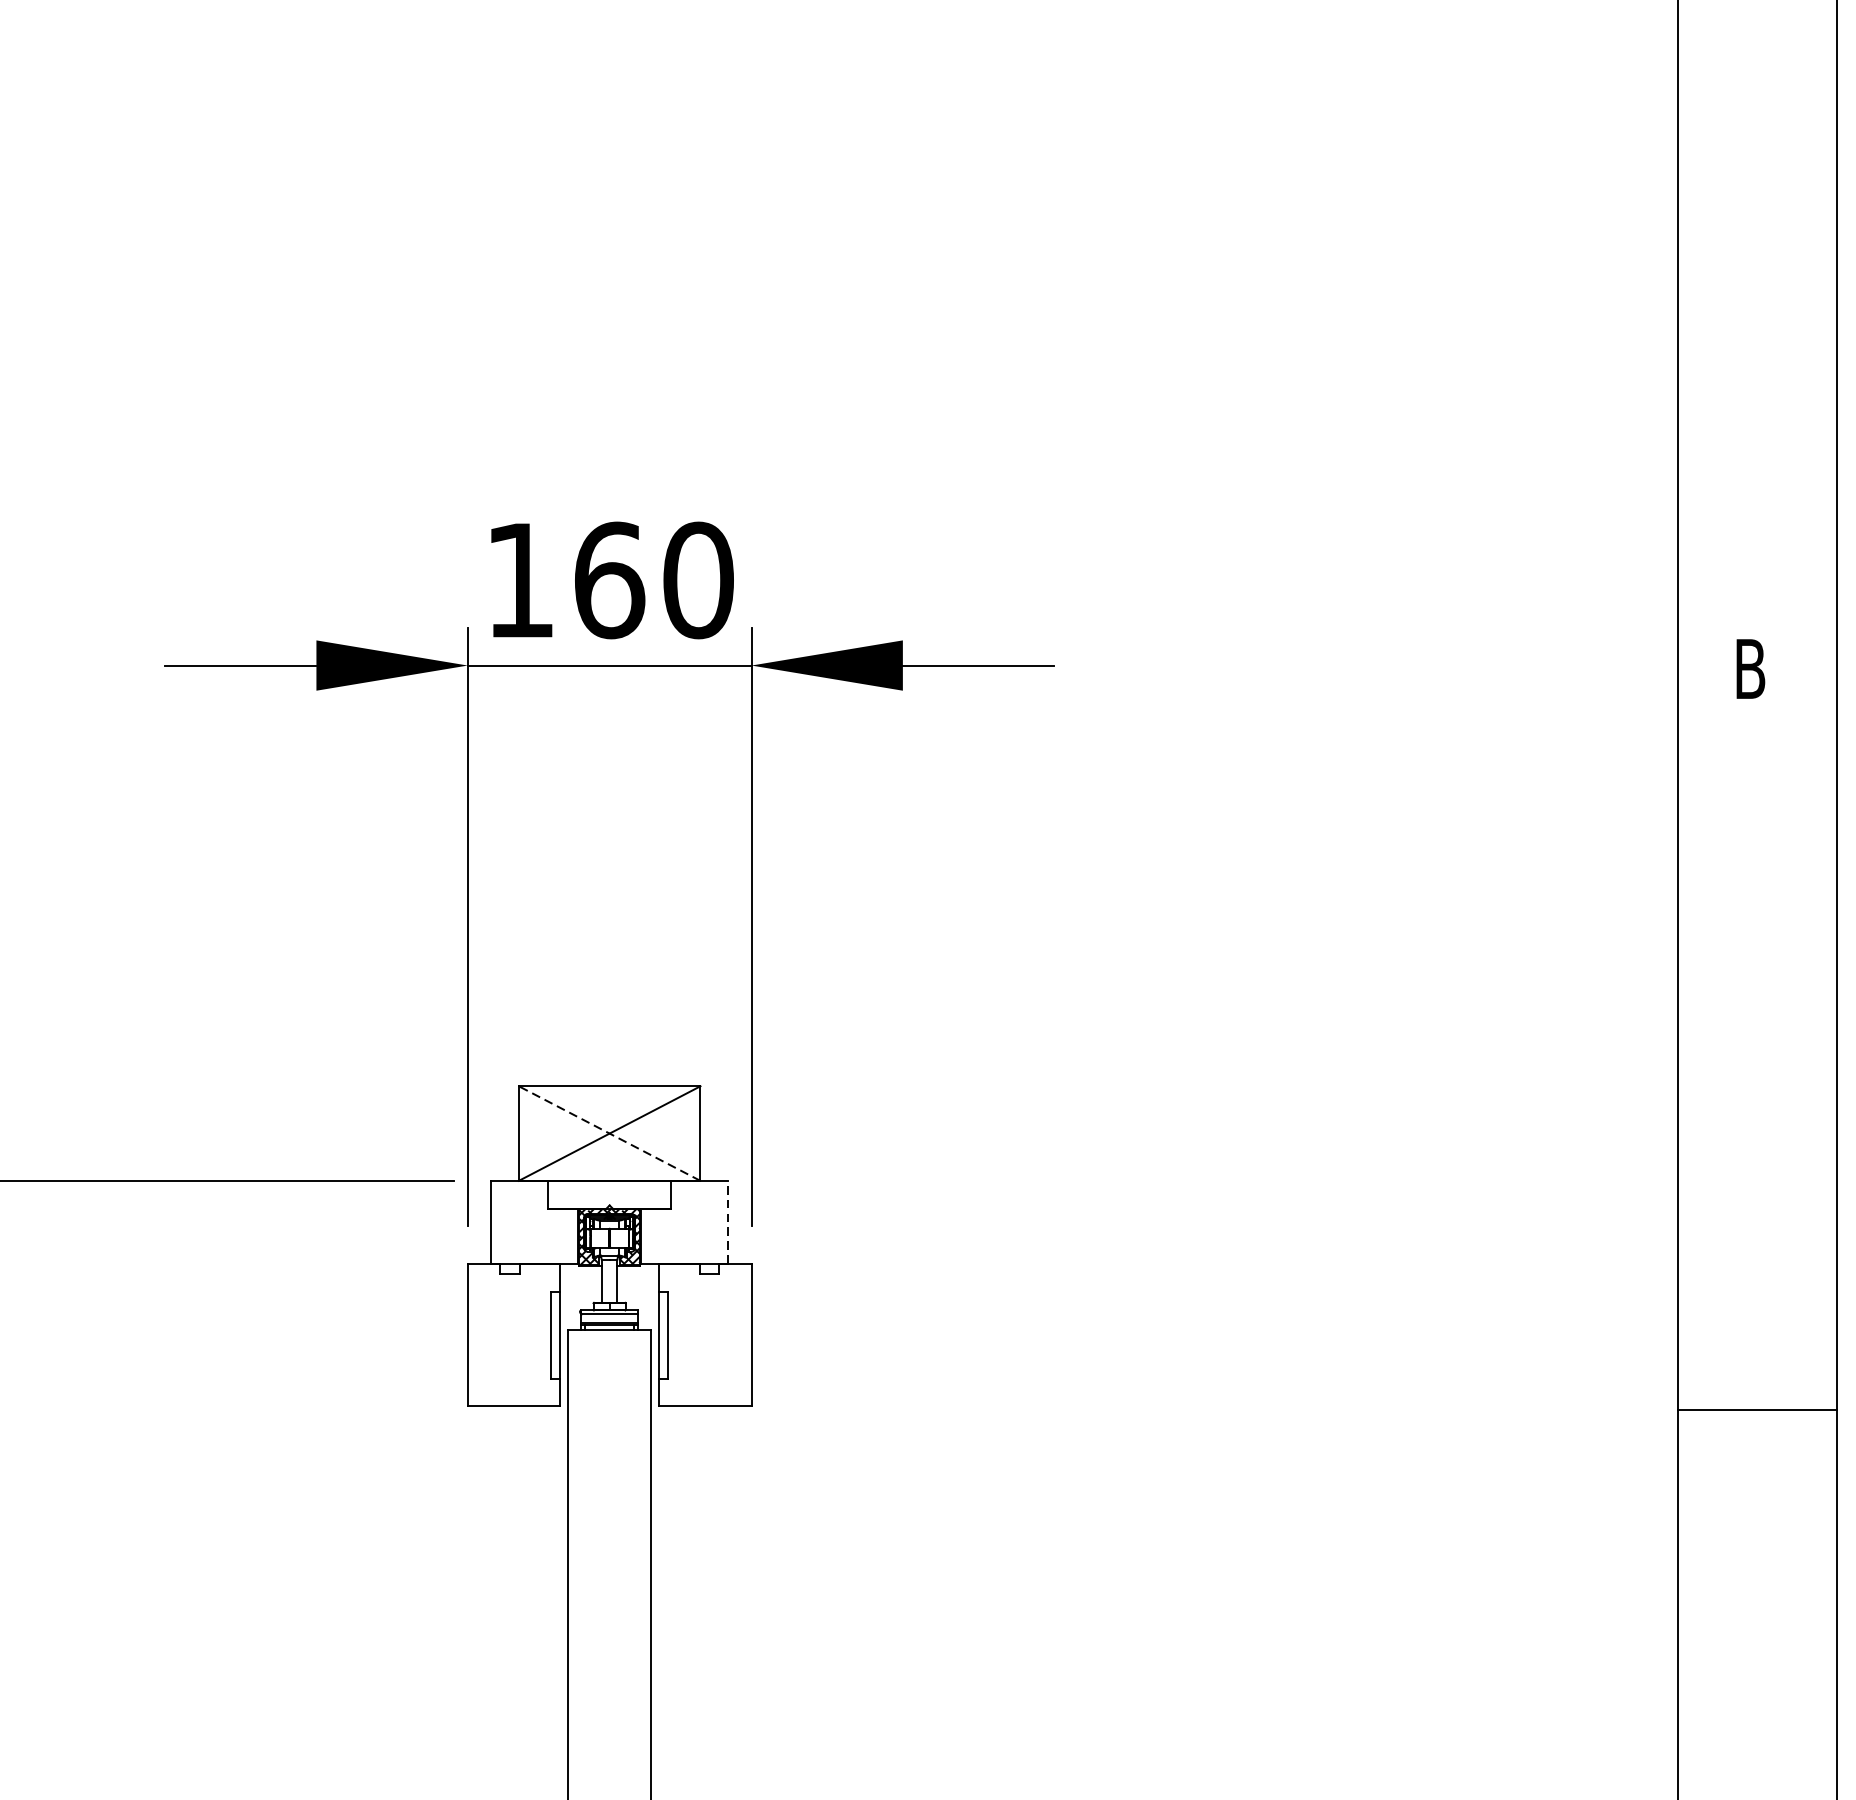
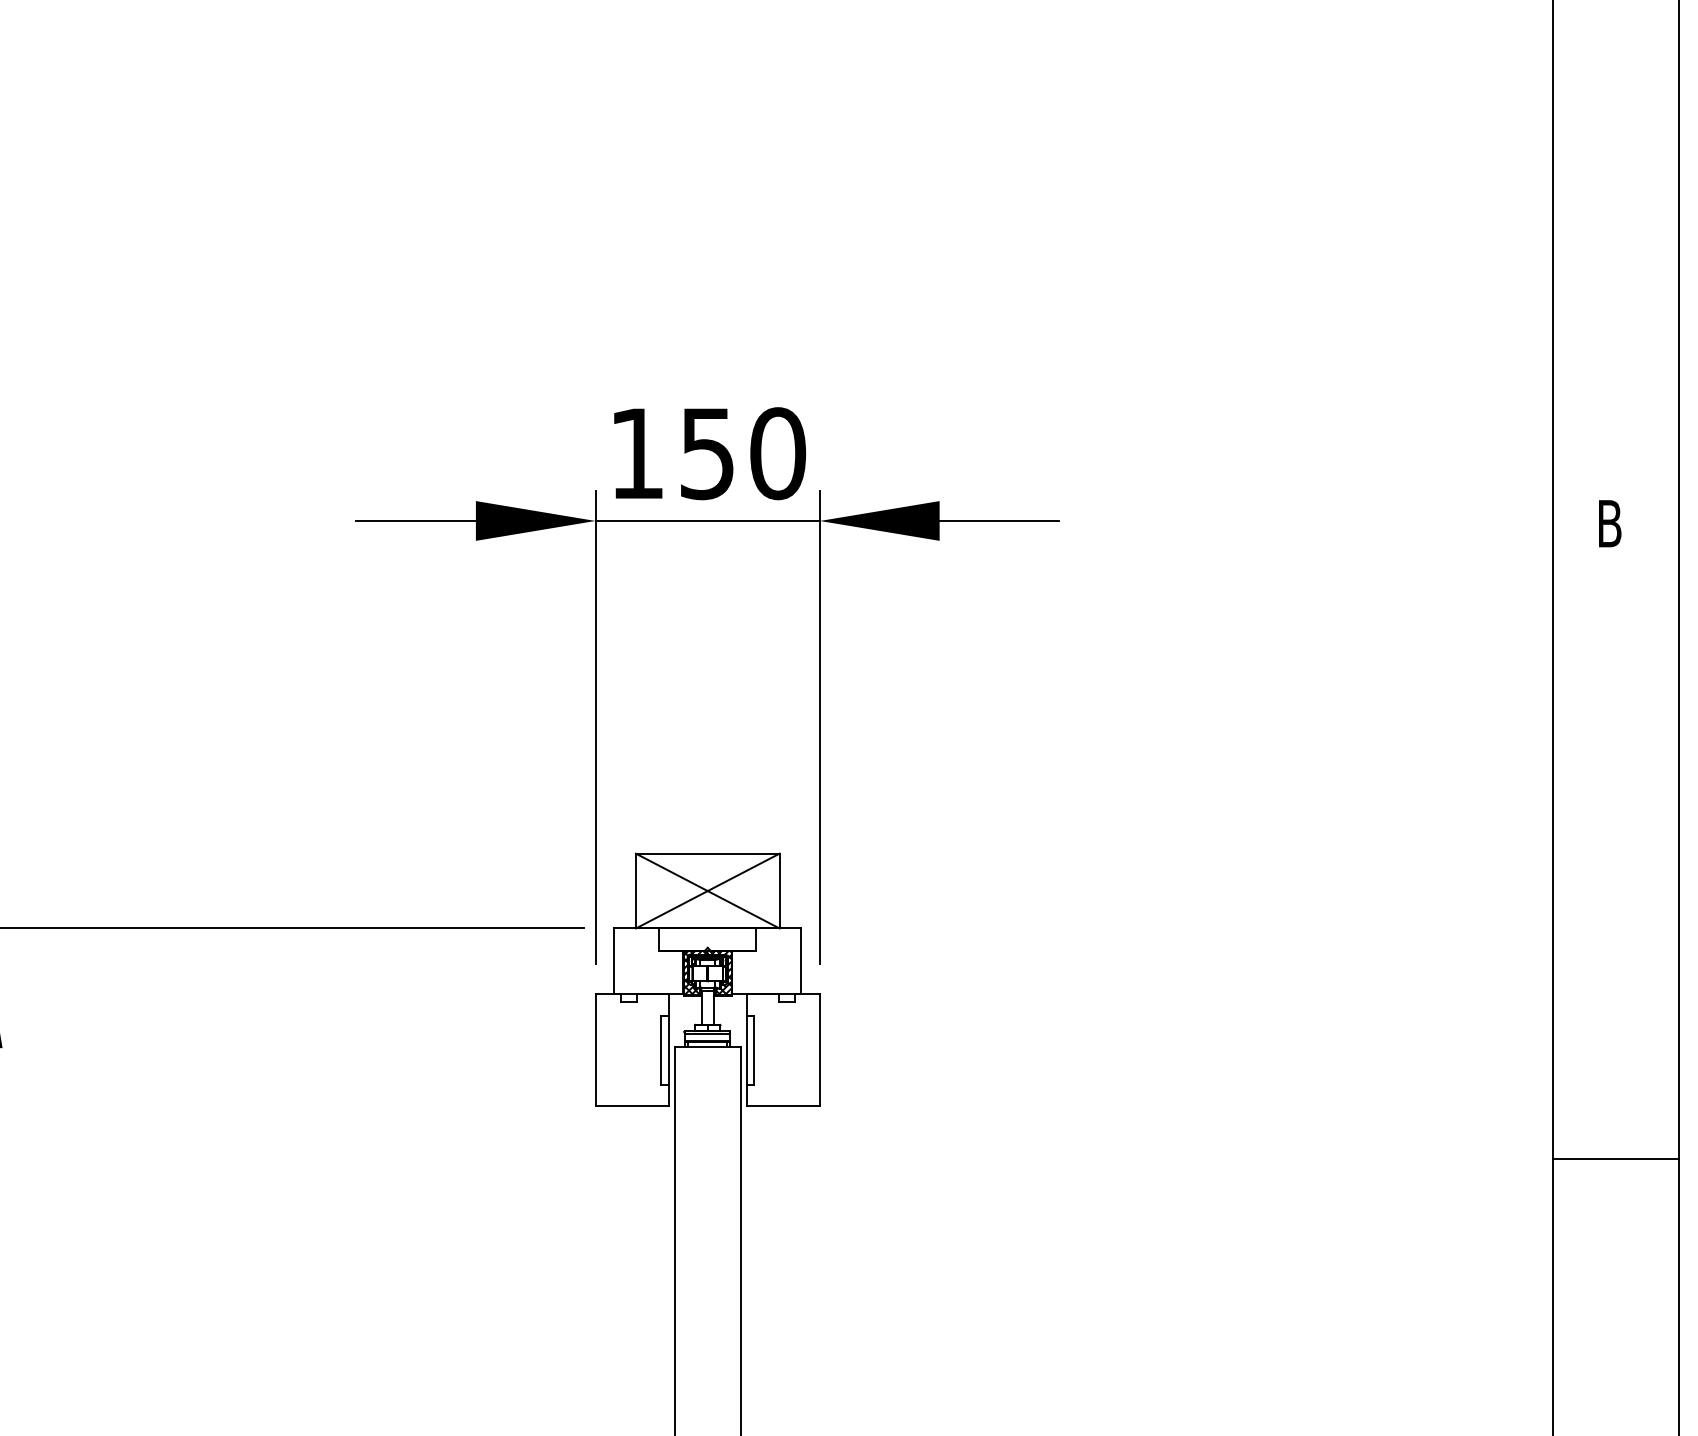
text: (609, 580) -> (707, 453), 160 -> 150
line: (609, 1134) -> (707, 891), dashed -> solid
line: (728, 1222) -> (801, 961), dashed -> solid
line: (1757, 1409) -> (1615, 1158), moved

